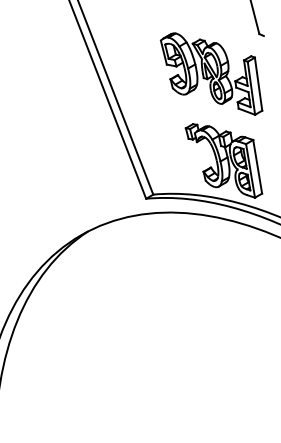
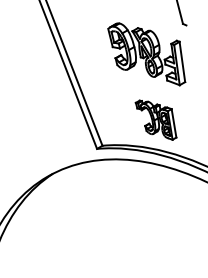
part: (223, 160) -> (155, 119), size x0.7

